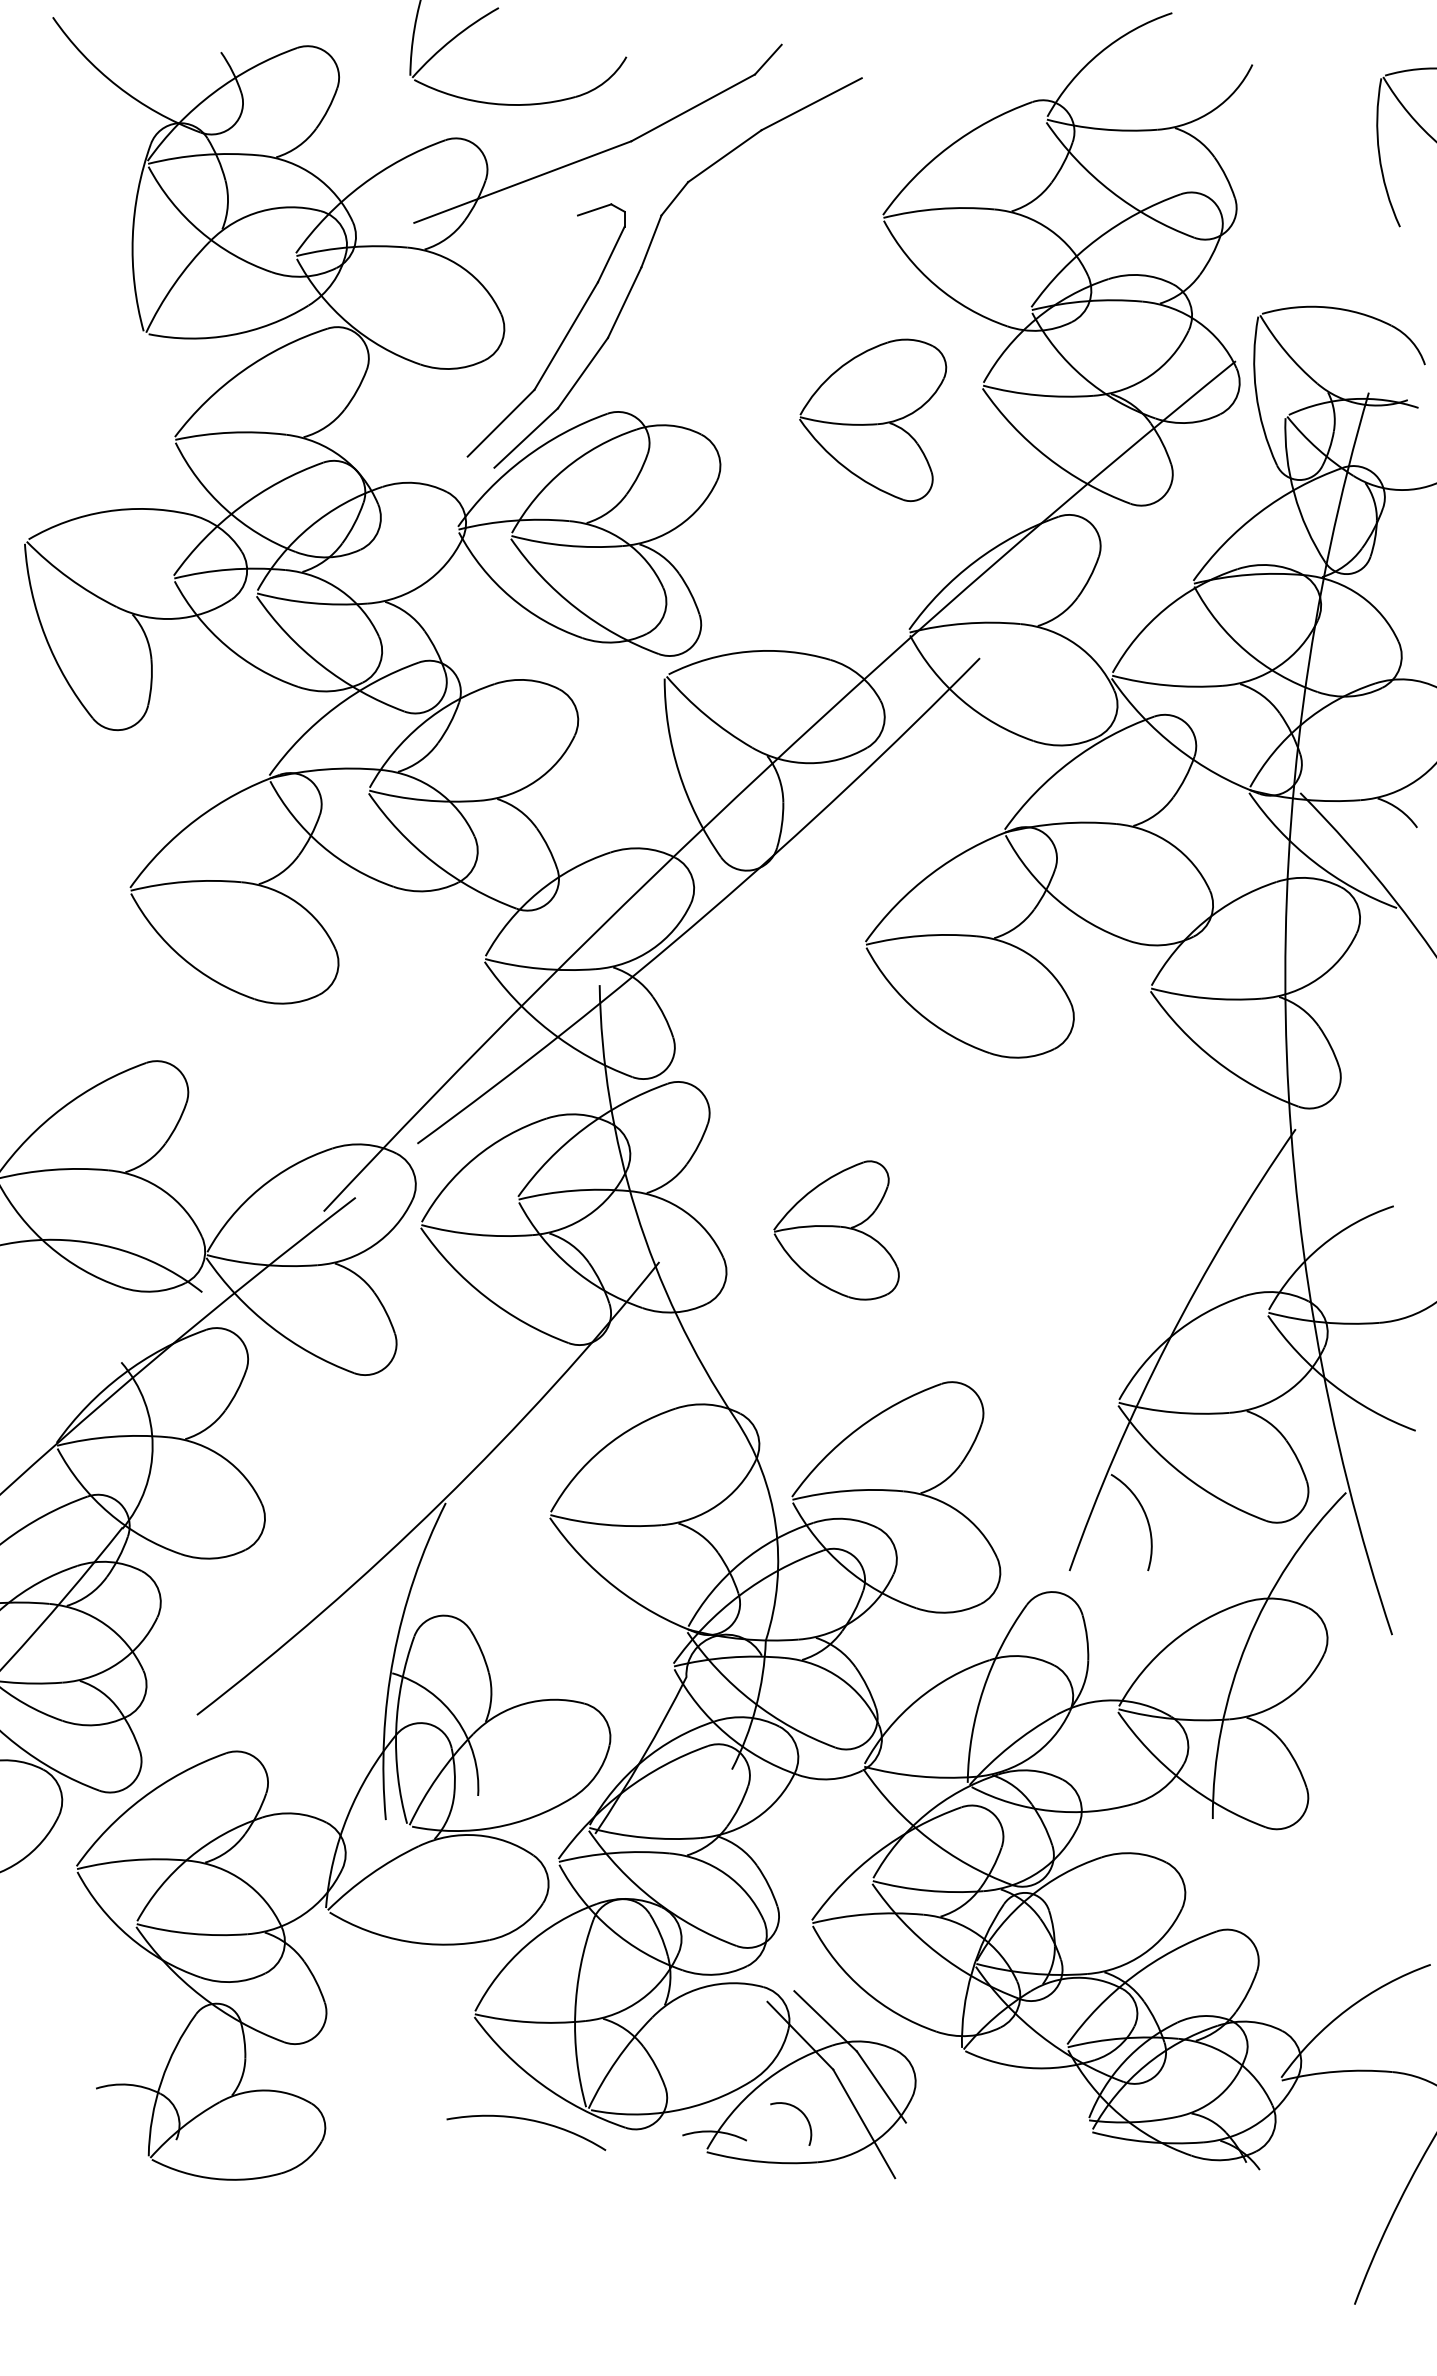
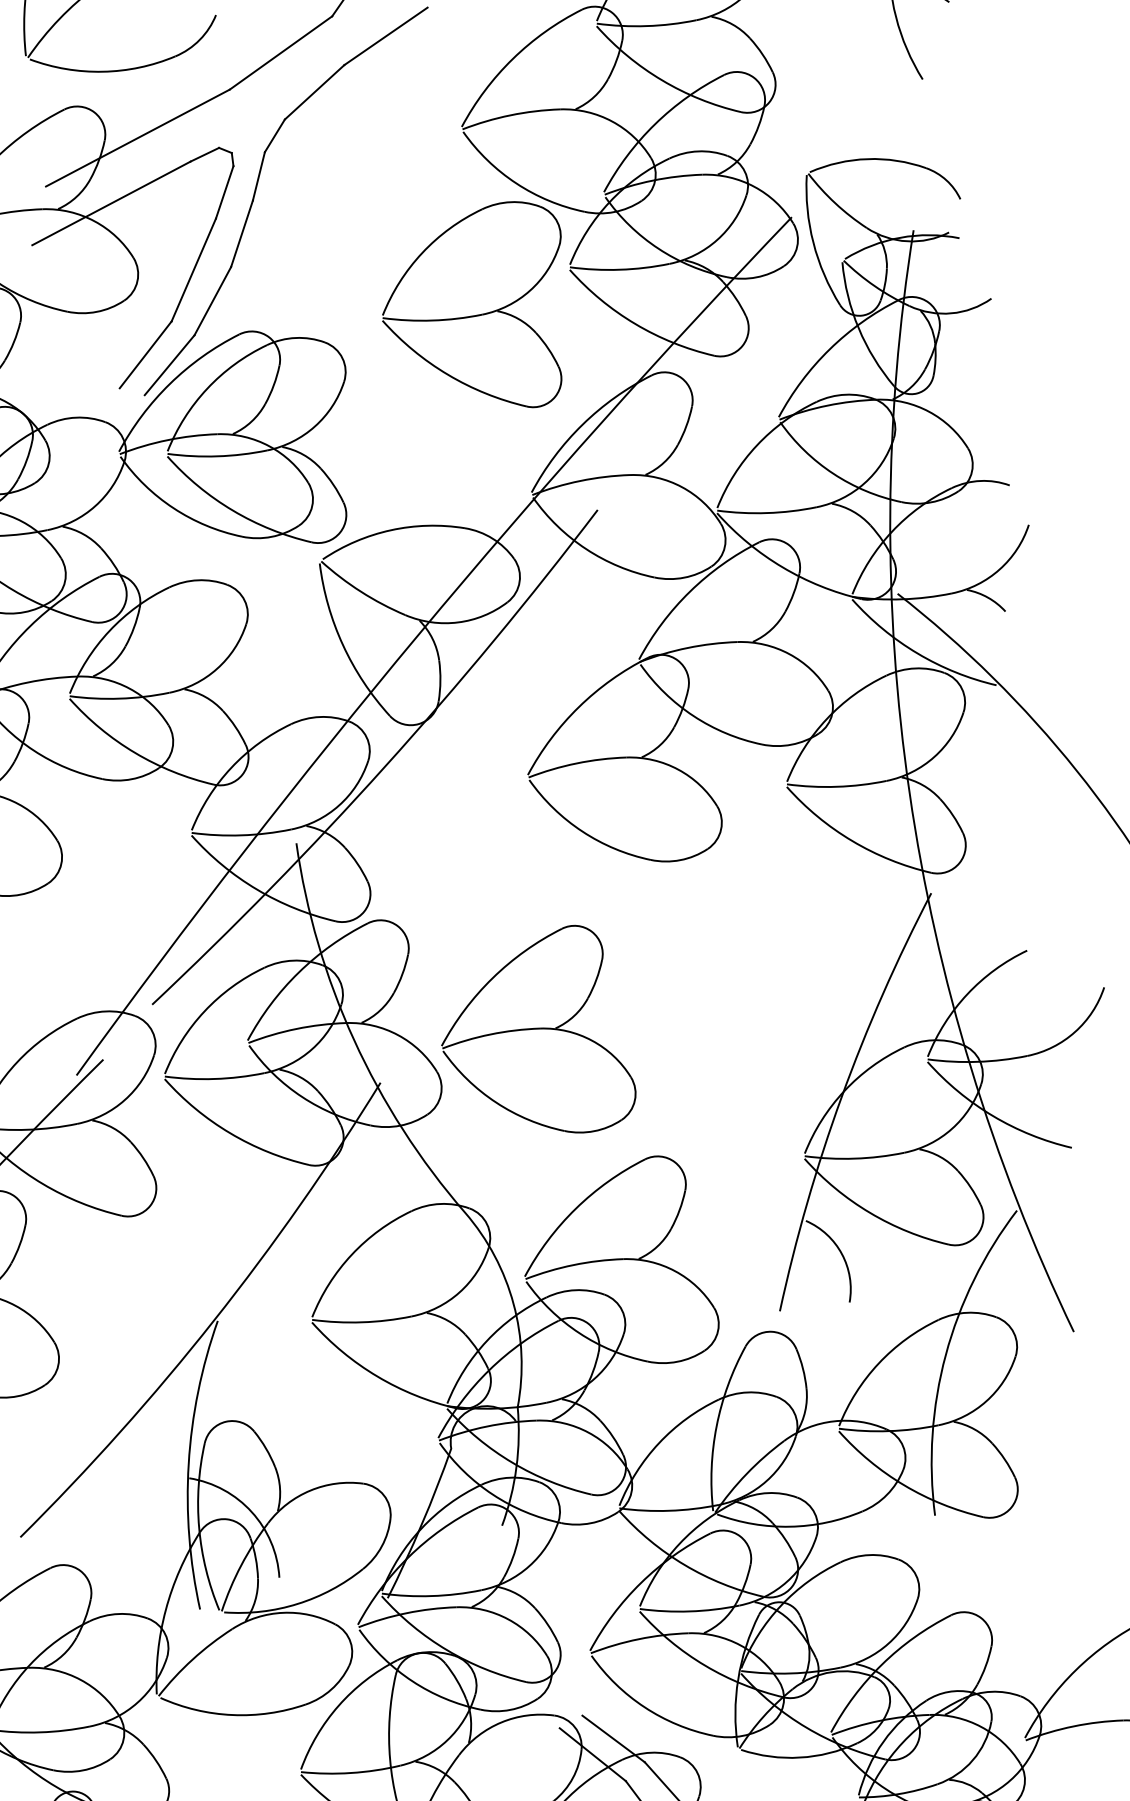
line: (483, 250) -> (110, 203), added
part: (872, 420) -> (475, 310), size x1.43
part: (836, 1230) -> (534, 1034), size x1.67

